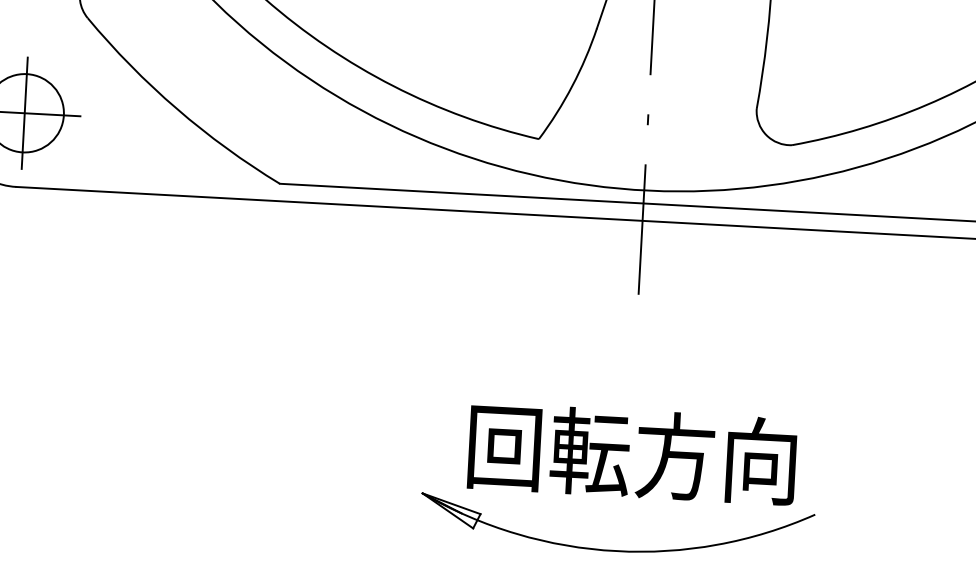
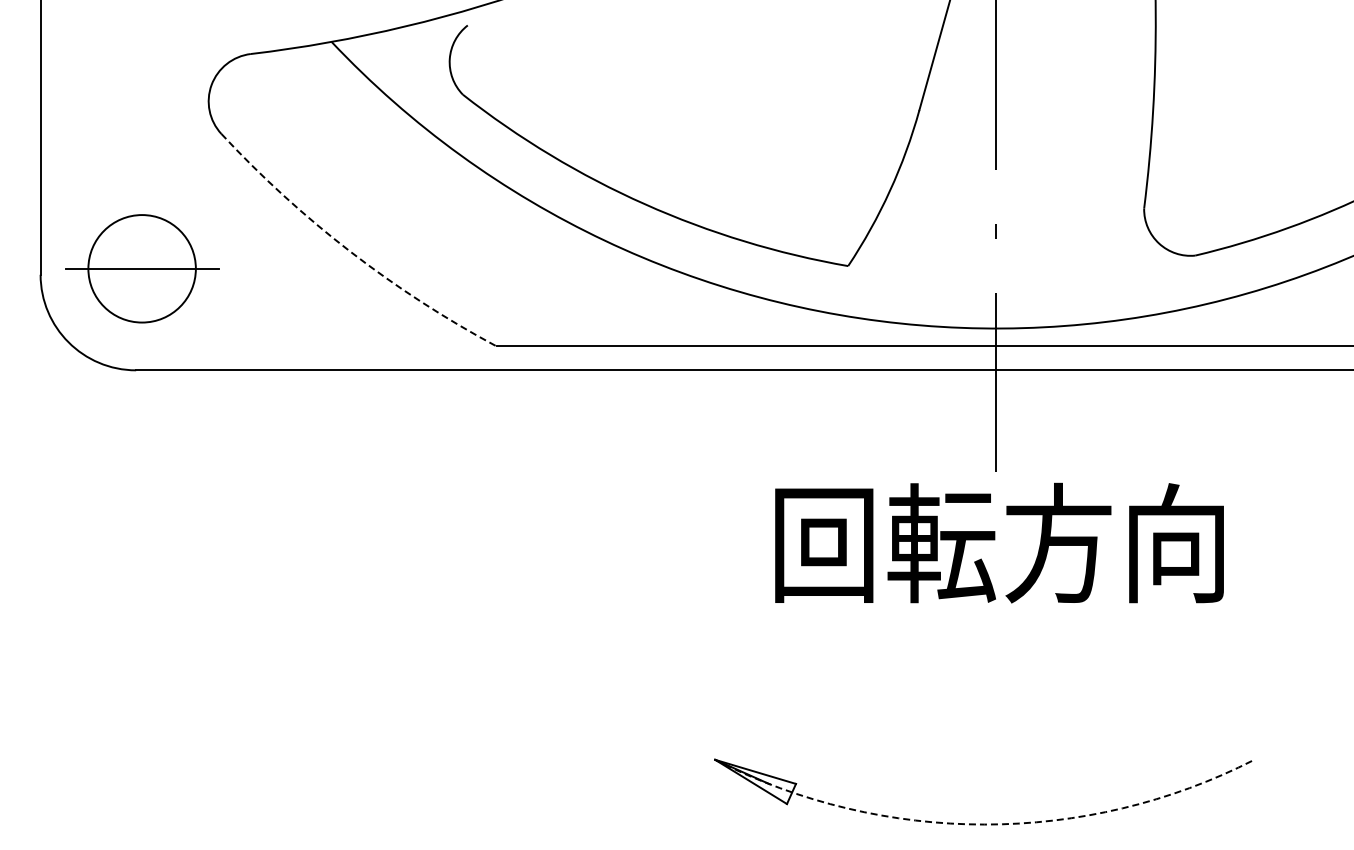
arc: (177, 108) -> (350, 251), solid -> dashed
line: (25, 113) -> (142, 268), removed
text: (632, 453) -> (999, 542), moved
arc: (616, 551) -> (984, 824), solid -> dashed

